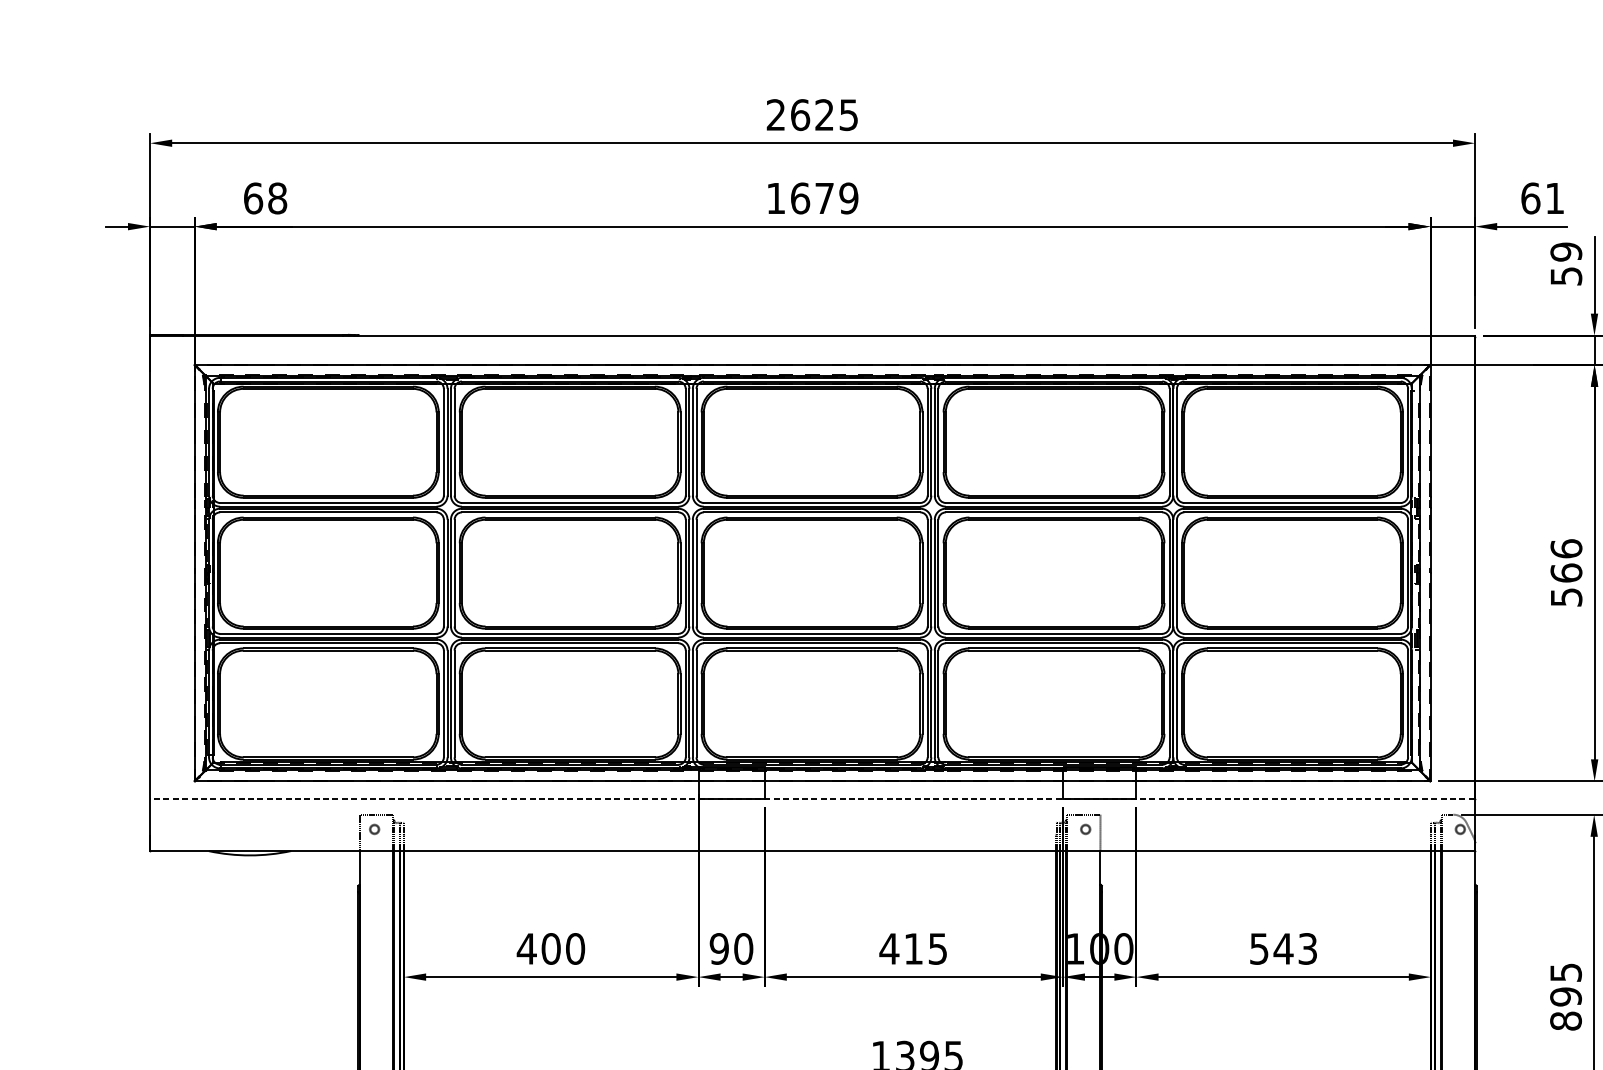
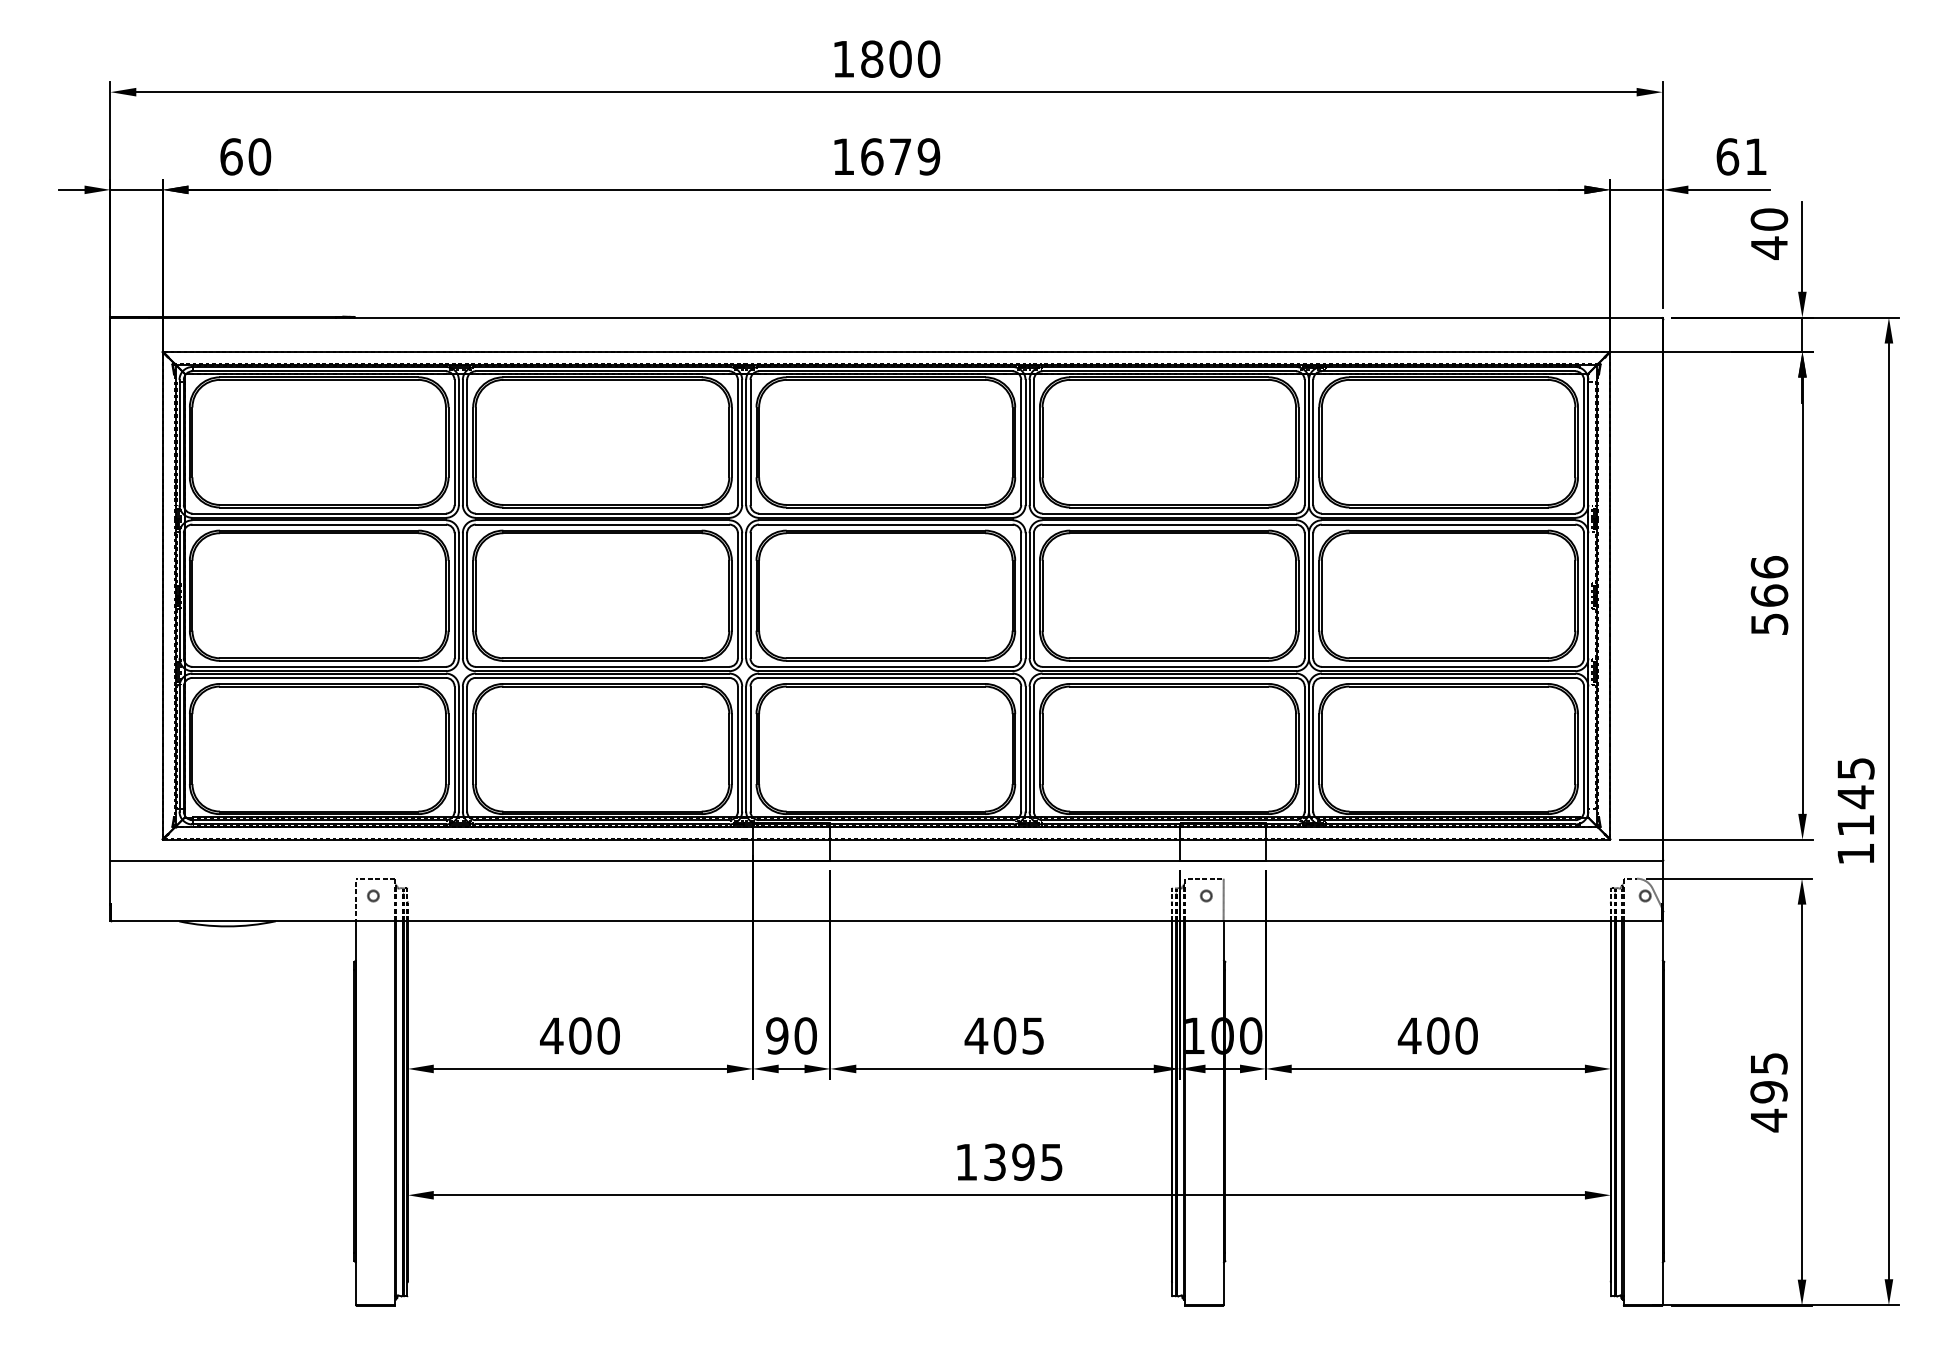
text: (812, 114) -> (886, 58), 2625 -> 1800
text: (277, 198) -> (259, 156), 68 -> 60
text: (1566, 263) -> (1769, 233), 59 -> 40
line: (812, 799) -> (886, 860), dashed -> solid
text: (913, 948) -> (1004, 1035), 415 -> 405
text: (1283, 948) -> (1437, 1035), 543 -> 400
text: (1565, 1021) -> (1768, 1120), 895 -> 495

